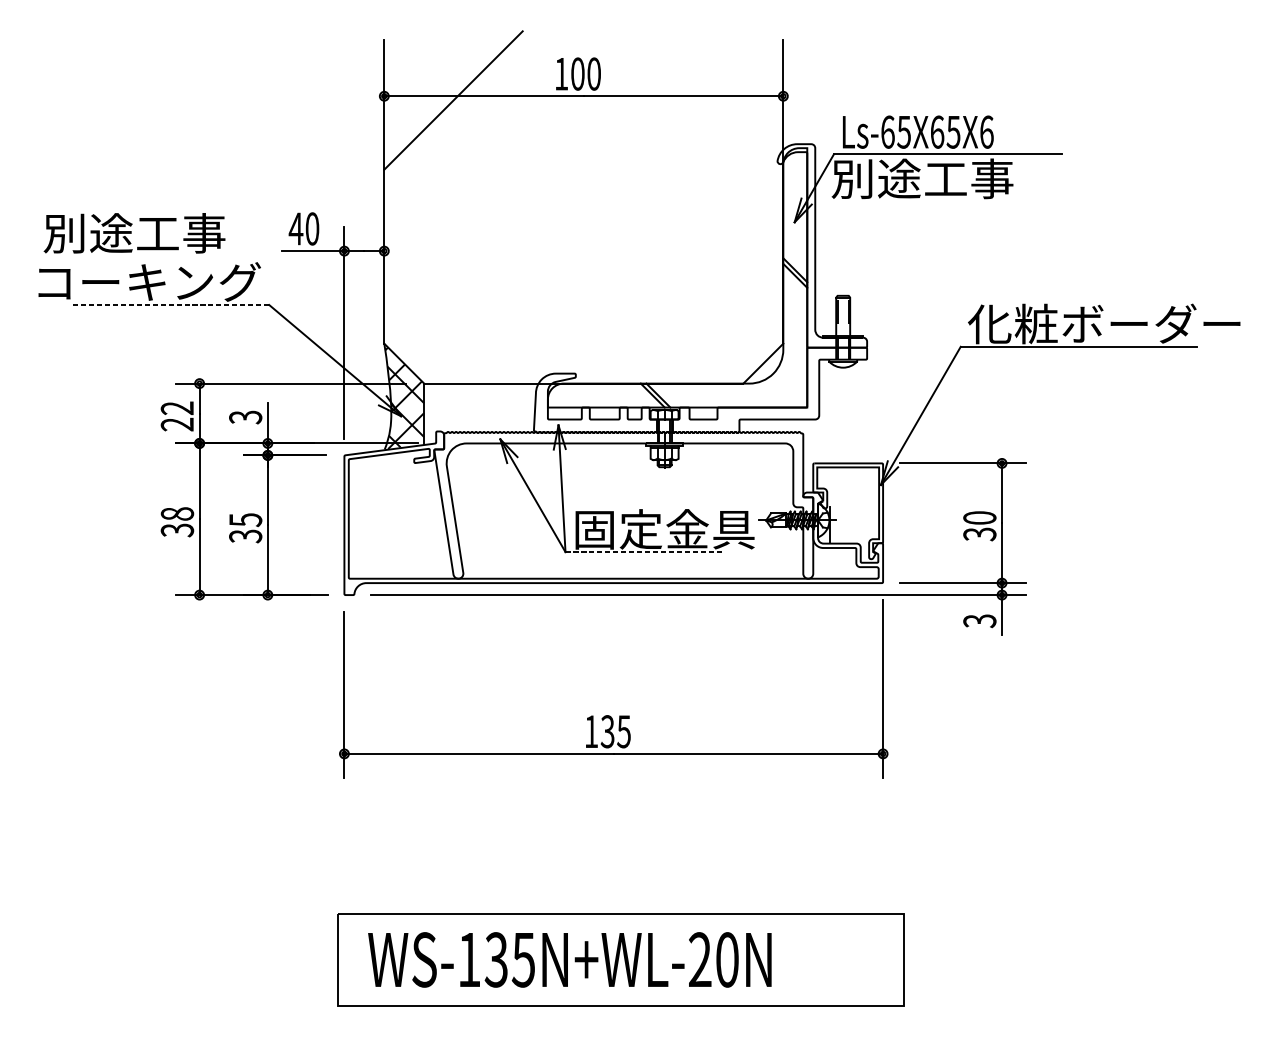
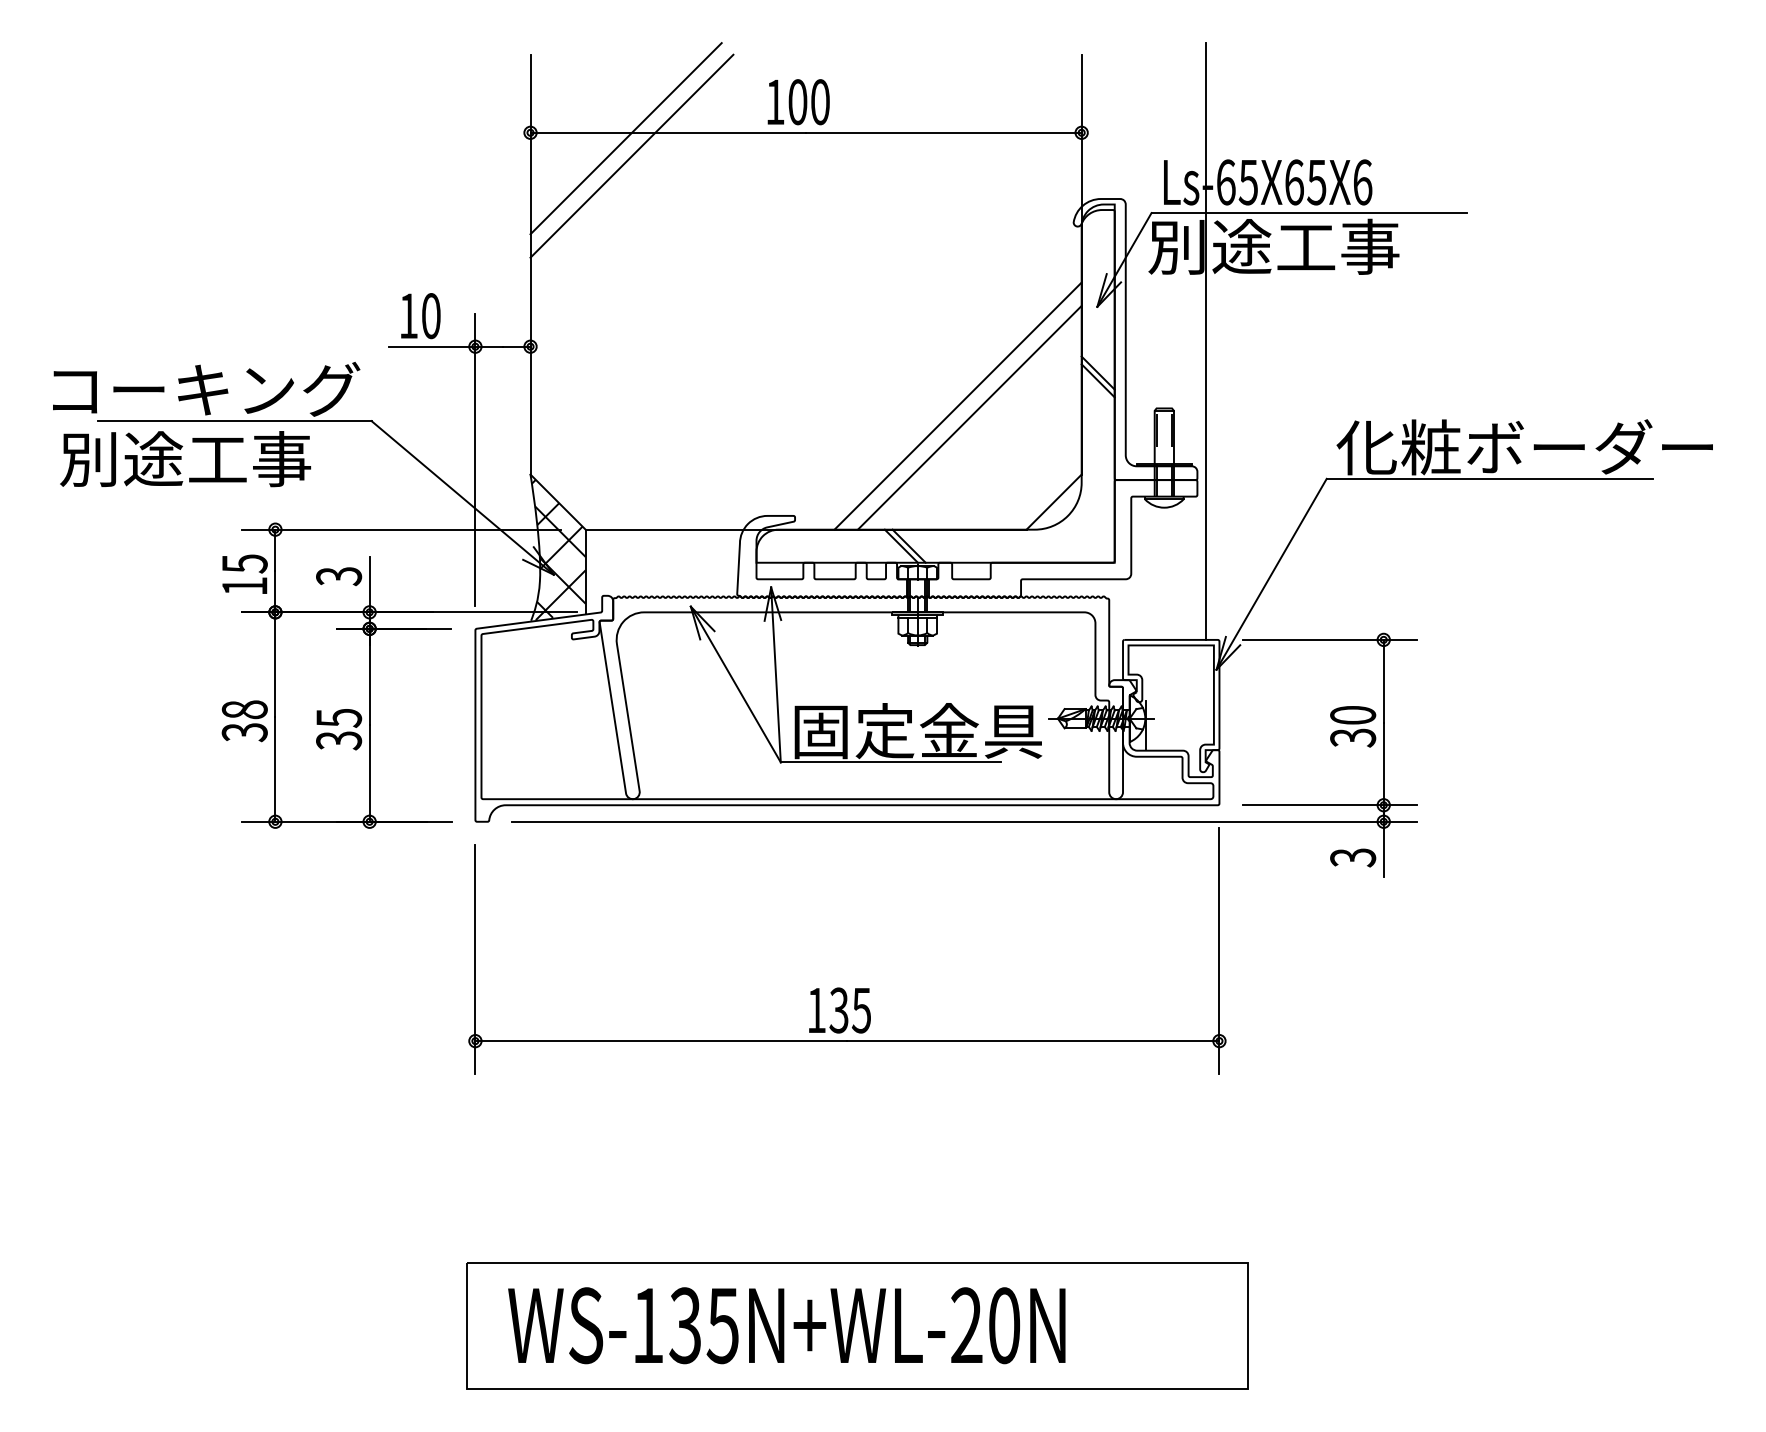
line: (457, 112) -> (631, 155), added
text: (295, 228) -> (408, 315), 40 -> 10
text: (134, 233) -> (185, 459), moved
line: (872, 247) -> (1205, 341), added
line: (693, 293) -> (957, 405), added
line: (702, 302) -> (969, 417), added
line: (169, 305) -> (234, 421), dashed -> solid
text: (177, 416) -> (244, 574), 22 -> 15
line: (645, 552) -> (891, 762), dashed -> solid

